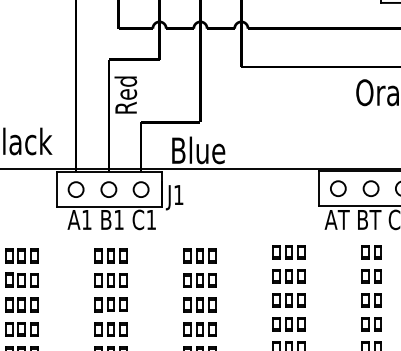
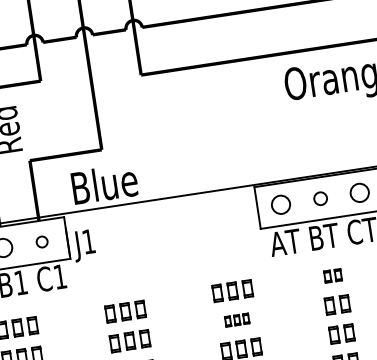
circle: (370, 188) -> (319, 198), size x0.7
circle: (140, 189) -> (41, 242), size x0.6
part: (371, 252) -> (332, 276), size x0.7
part: (288, 276) -> (236, 320), size x0.6

